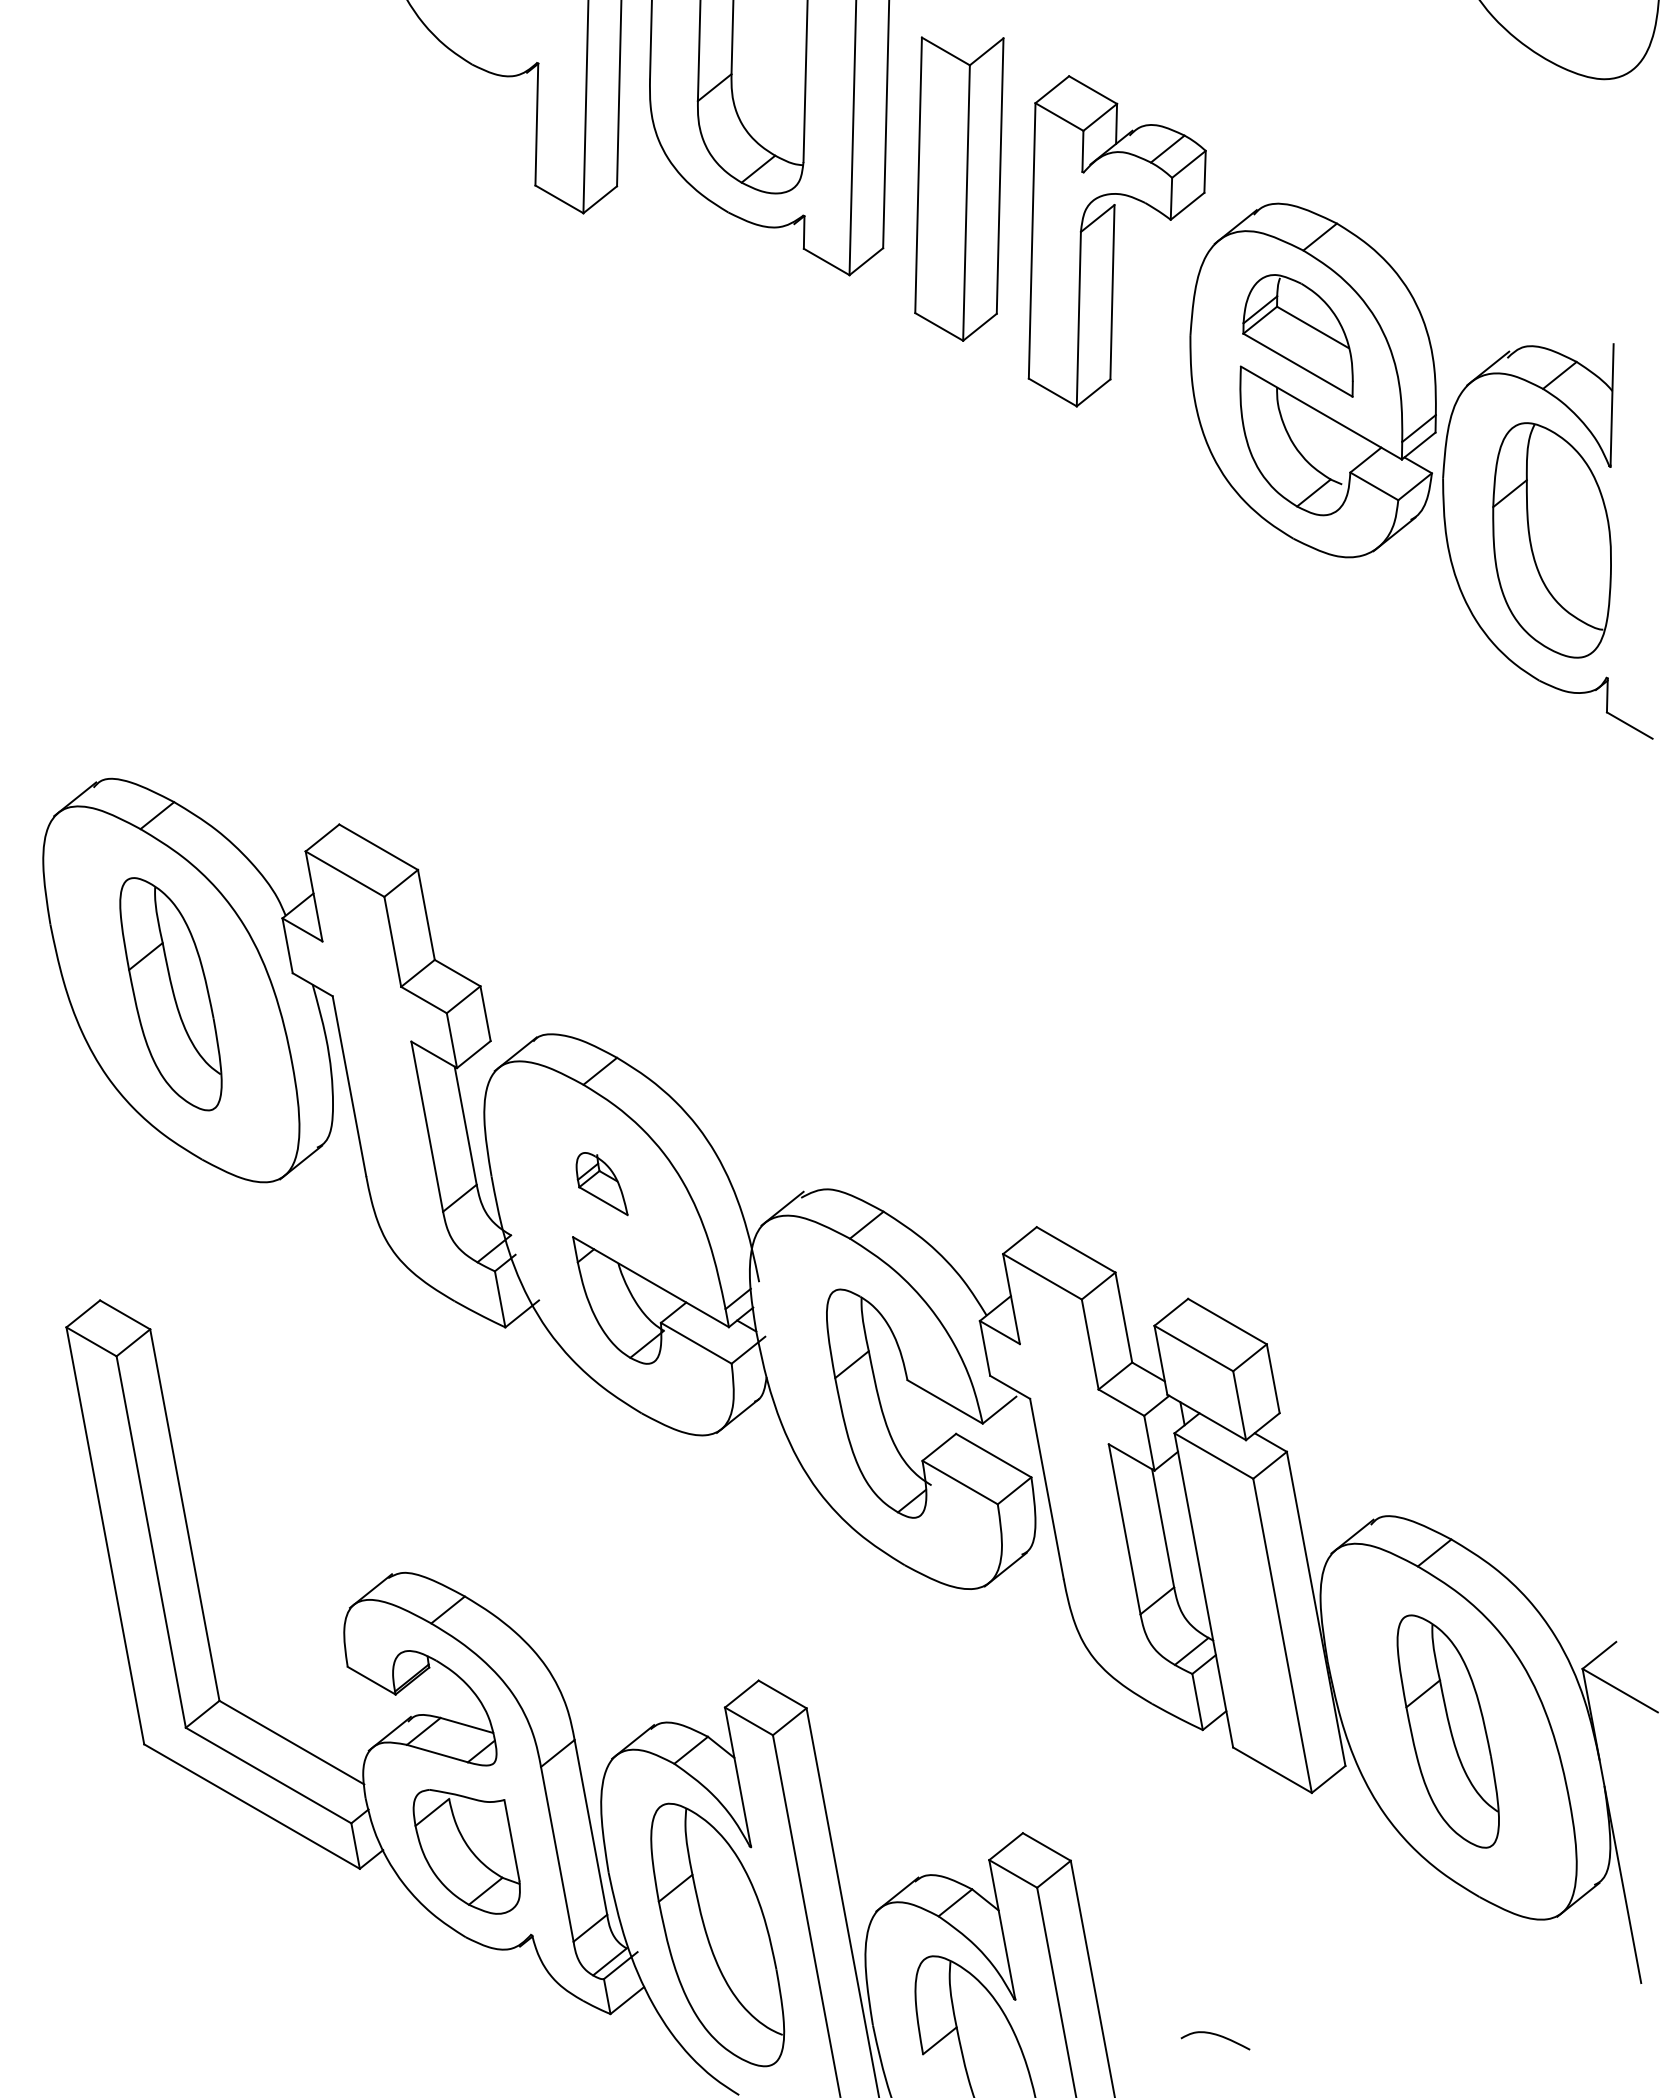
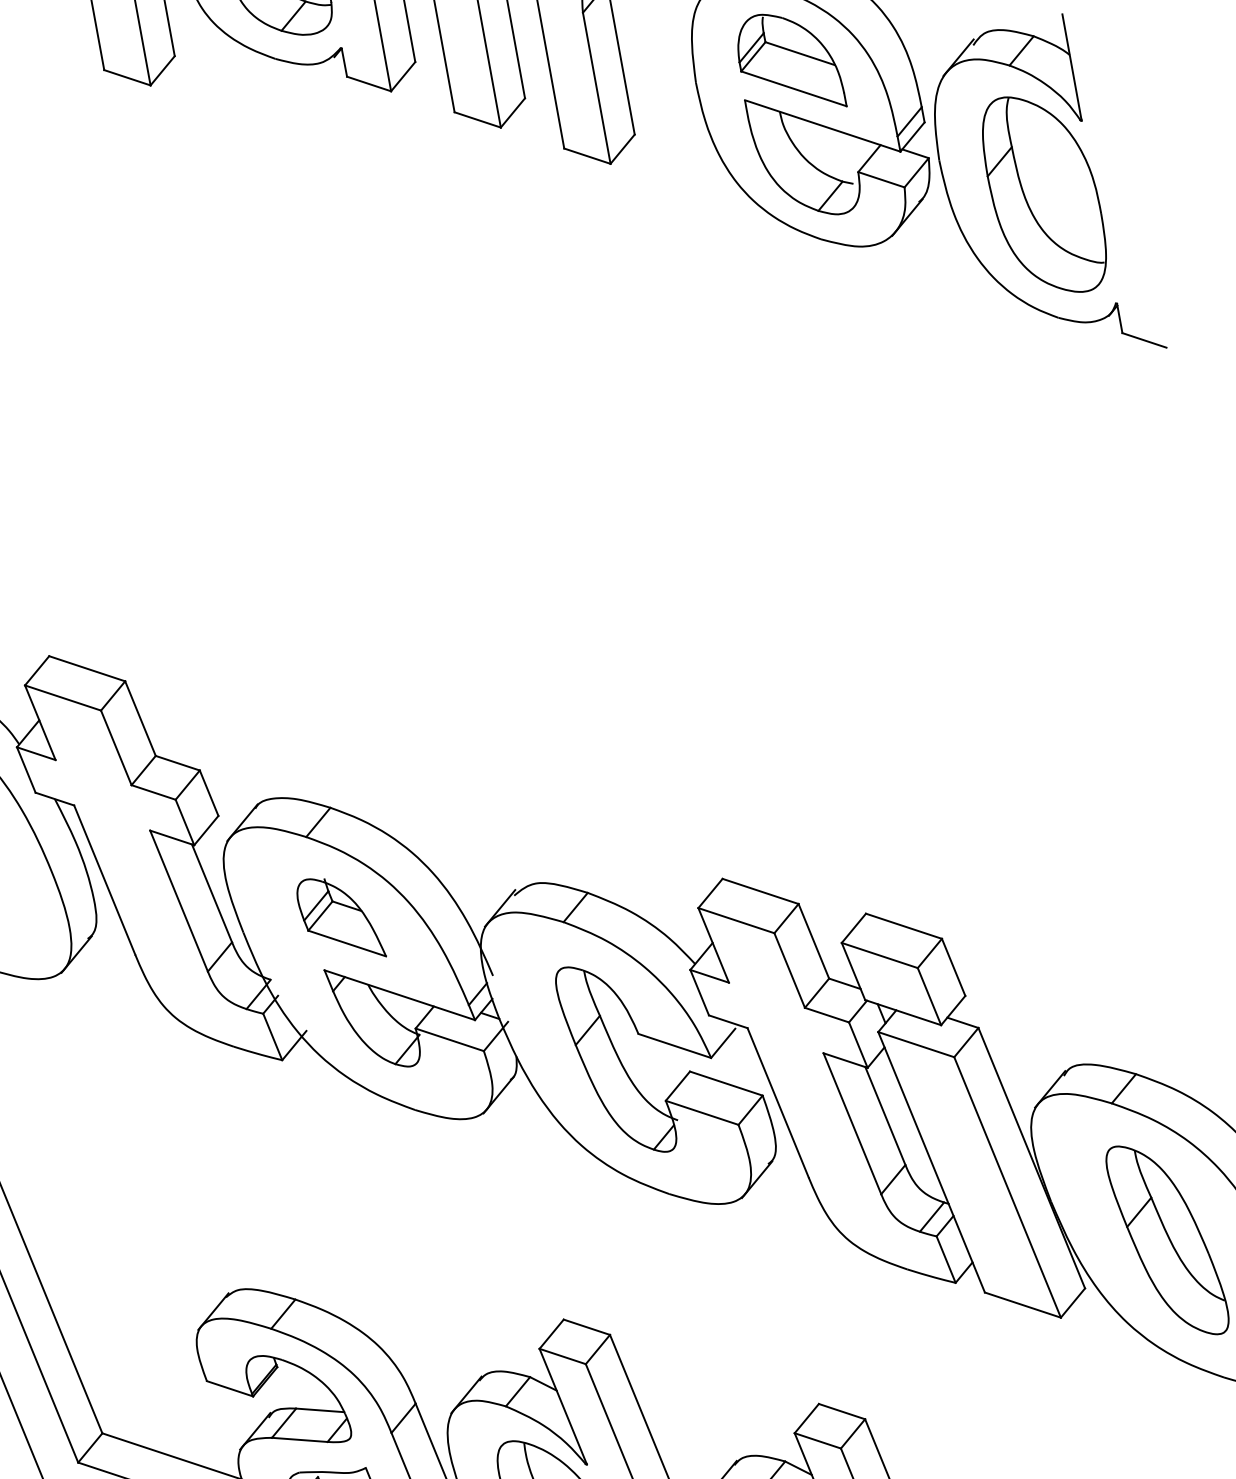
part: (601, 1183) -> (339, 918), size x1.67

